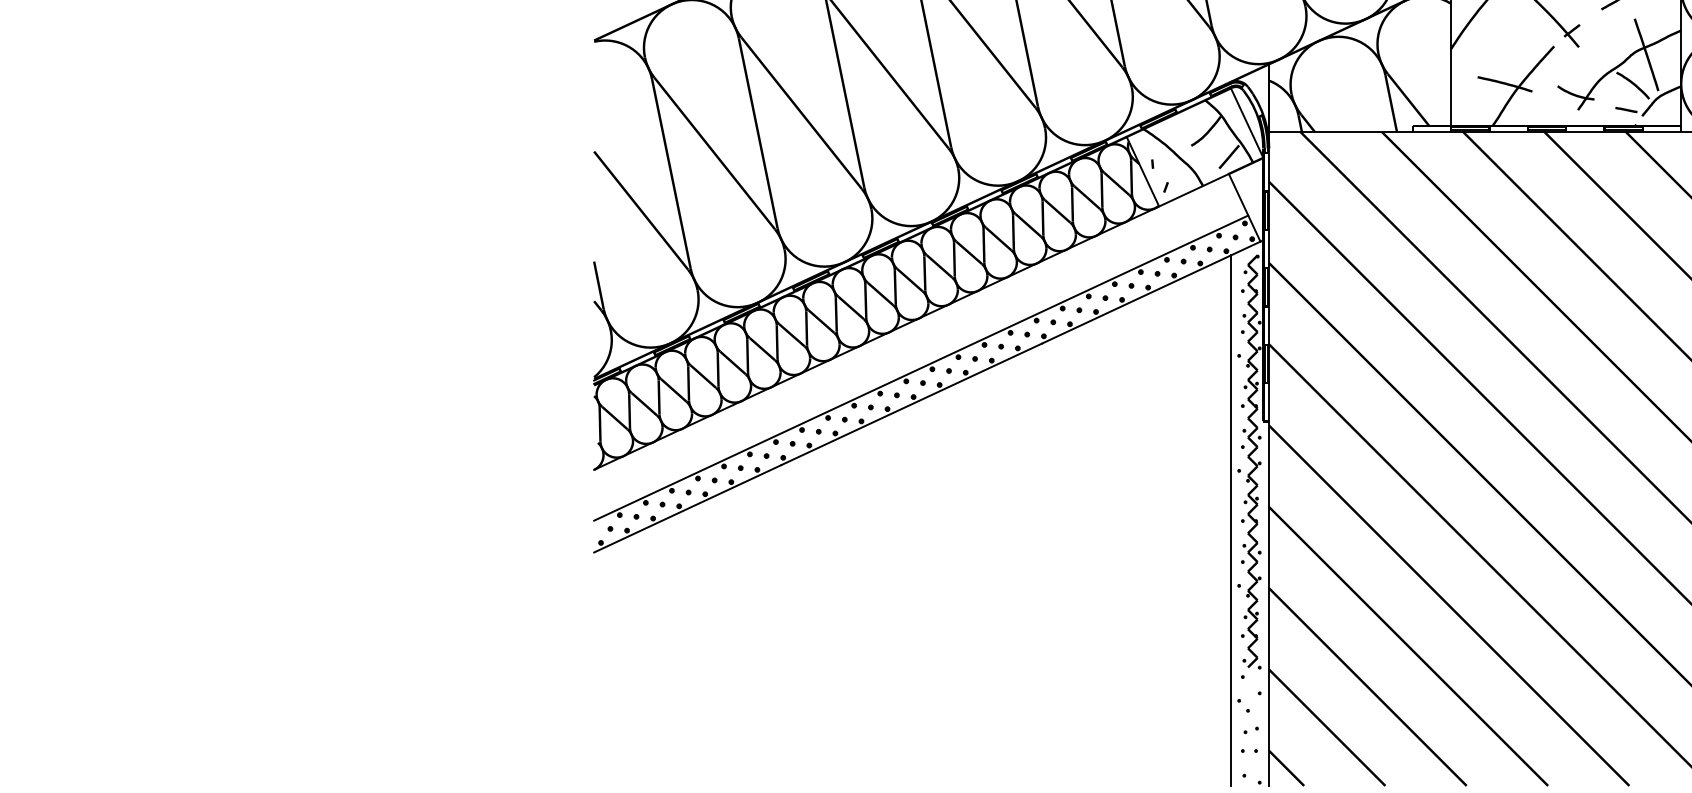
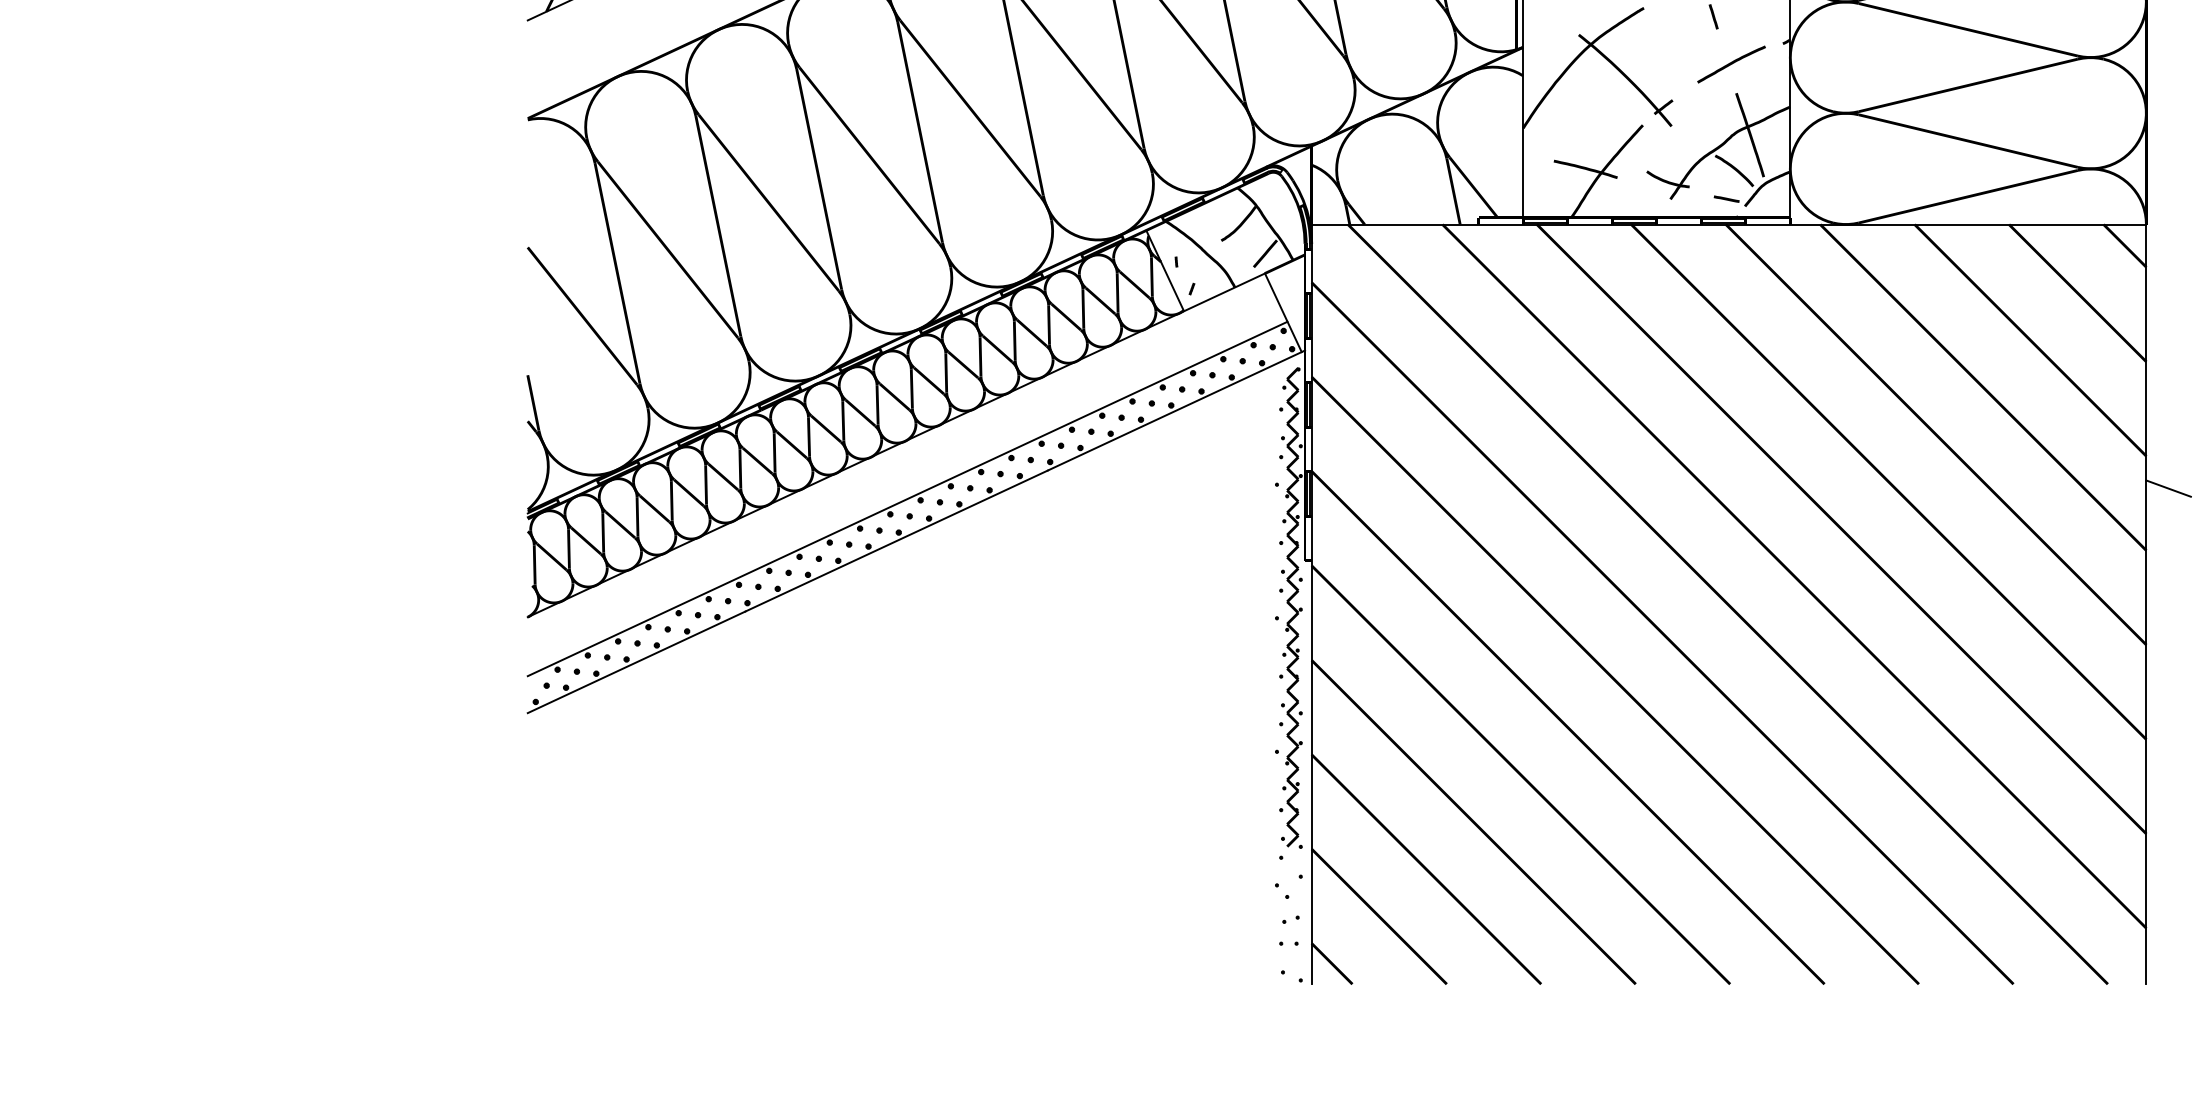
line: (1247, 123) -> (1286, 214), removed
line: (1231, 520) -> (1267, 676), removed

